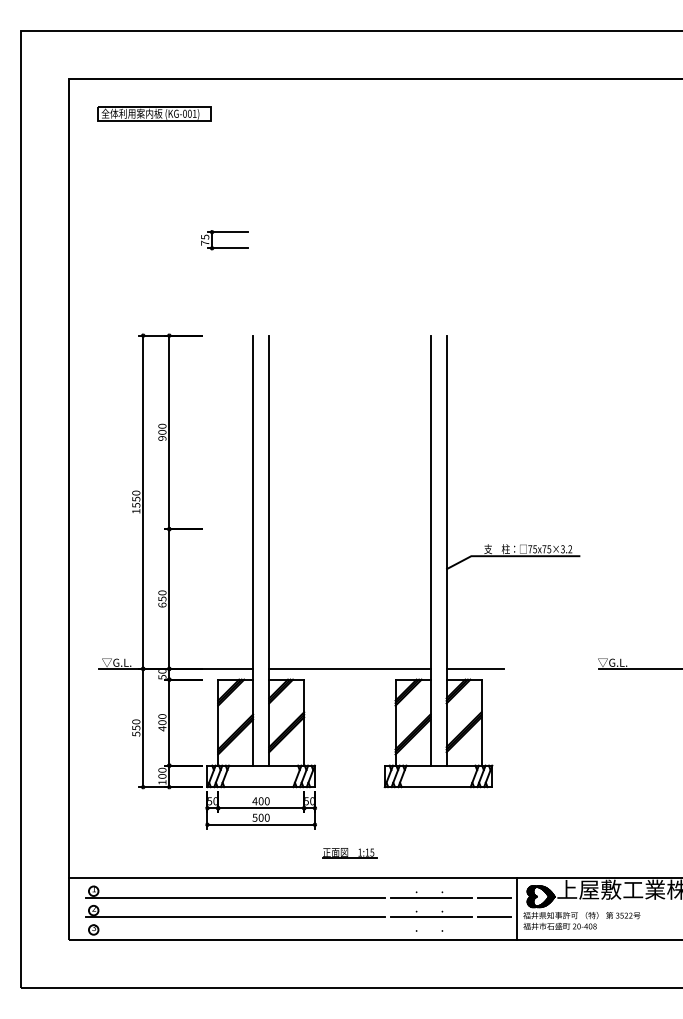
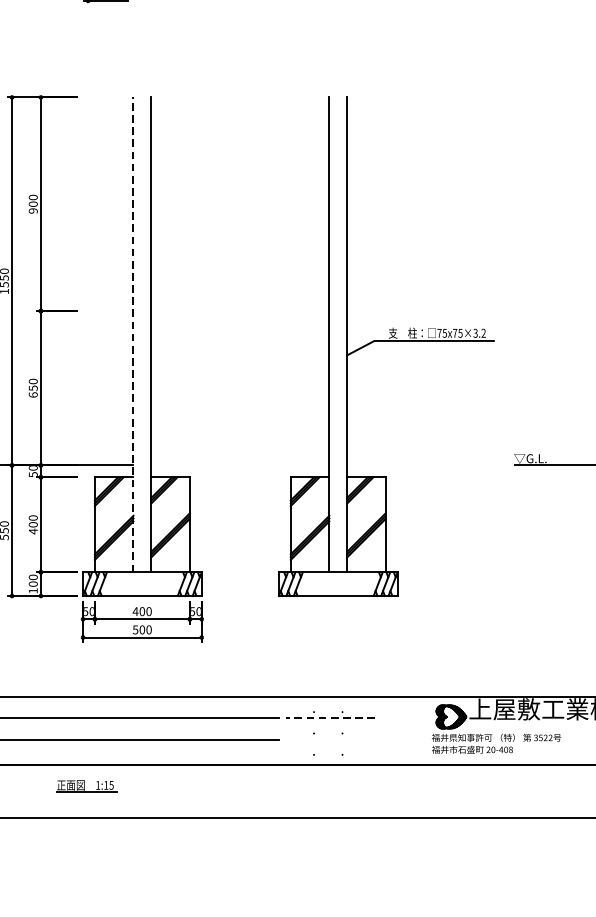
line: (253, 550) -> (133, 334), solid -> dashed
line: (349, 668) -> (239, 464), removed
line: (474, 668) -> (377, 464), removed
part: (349, 853) -> (86, 786), moved
line: (431, 897) -> (330, 717), solid -> dashed
line: (494, 897) -> (400, 717), removed
line: (517, 909) -> (425, 731), removed
line: (431, 917) -> (330, 739), removed
line: (494, 917) -> (400, 739), removed

